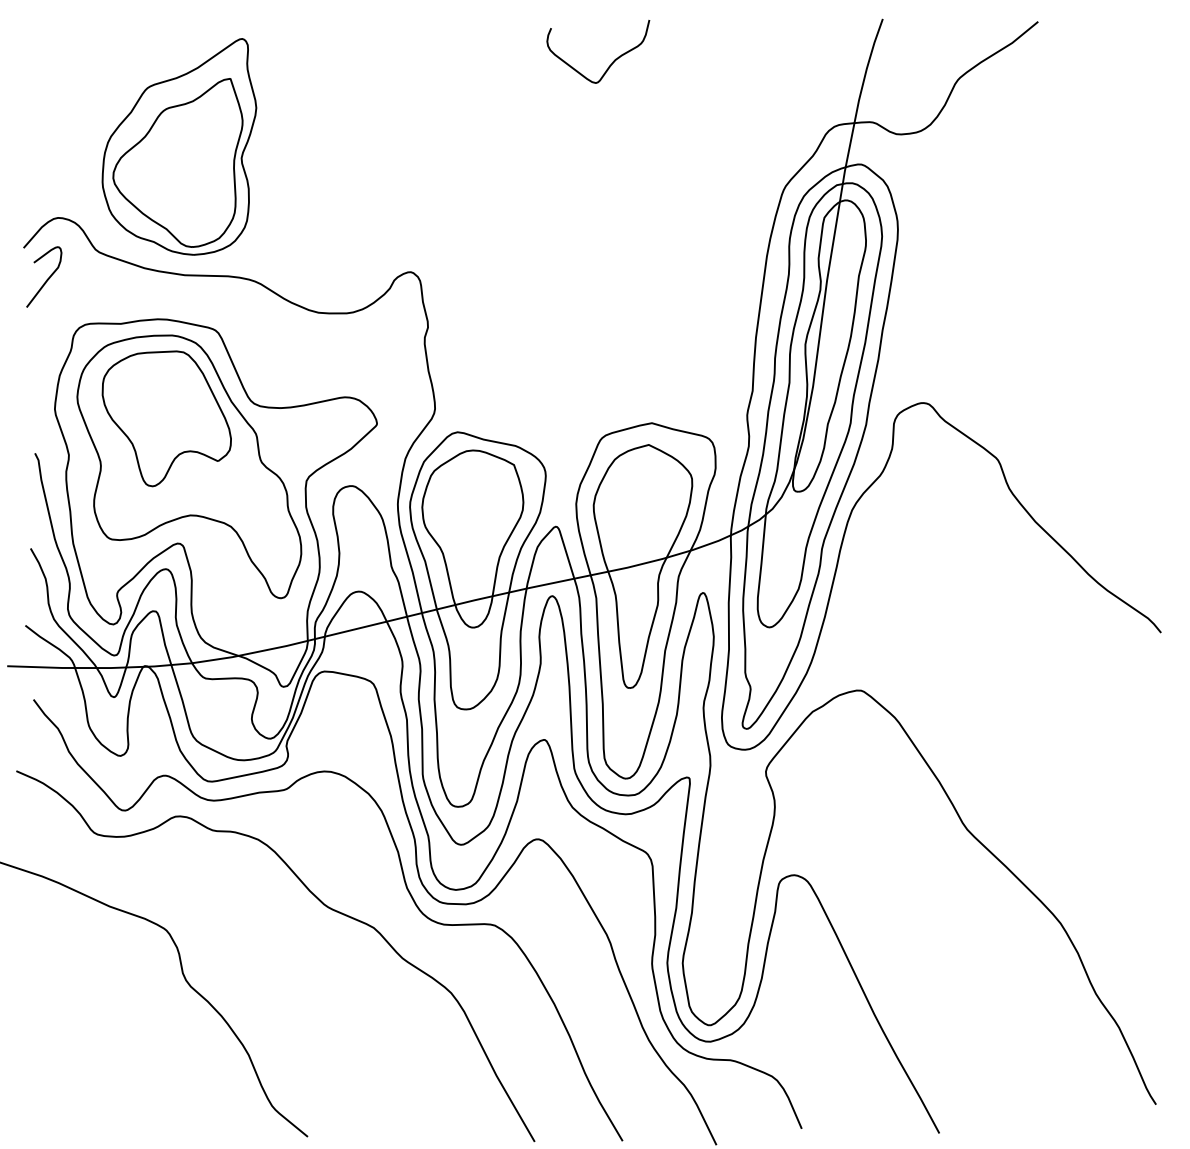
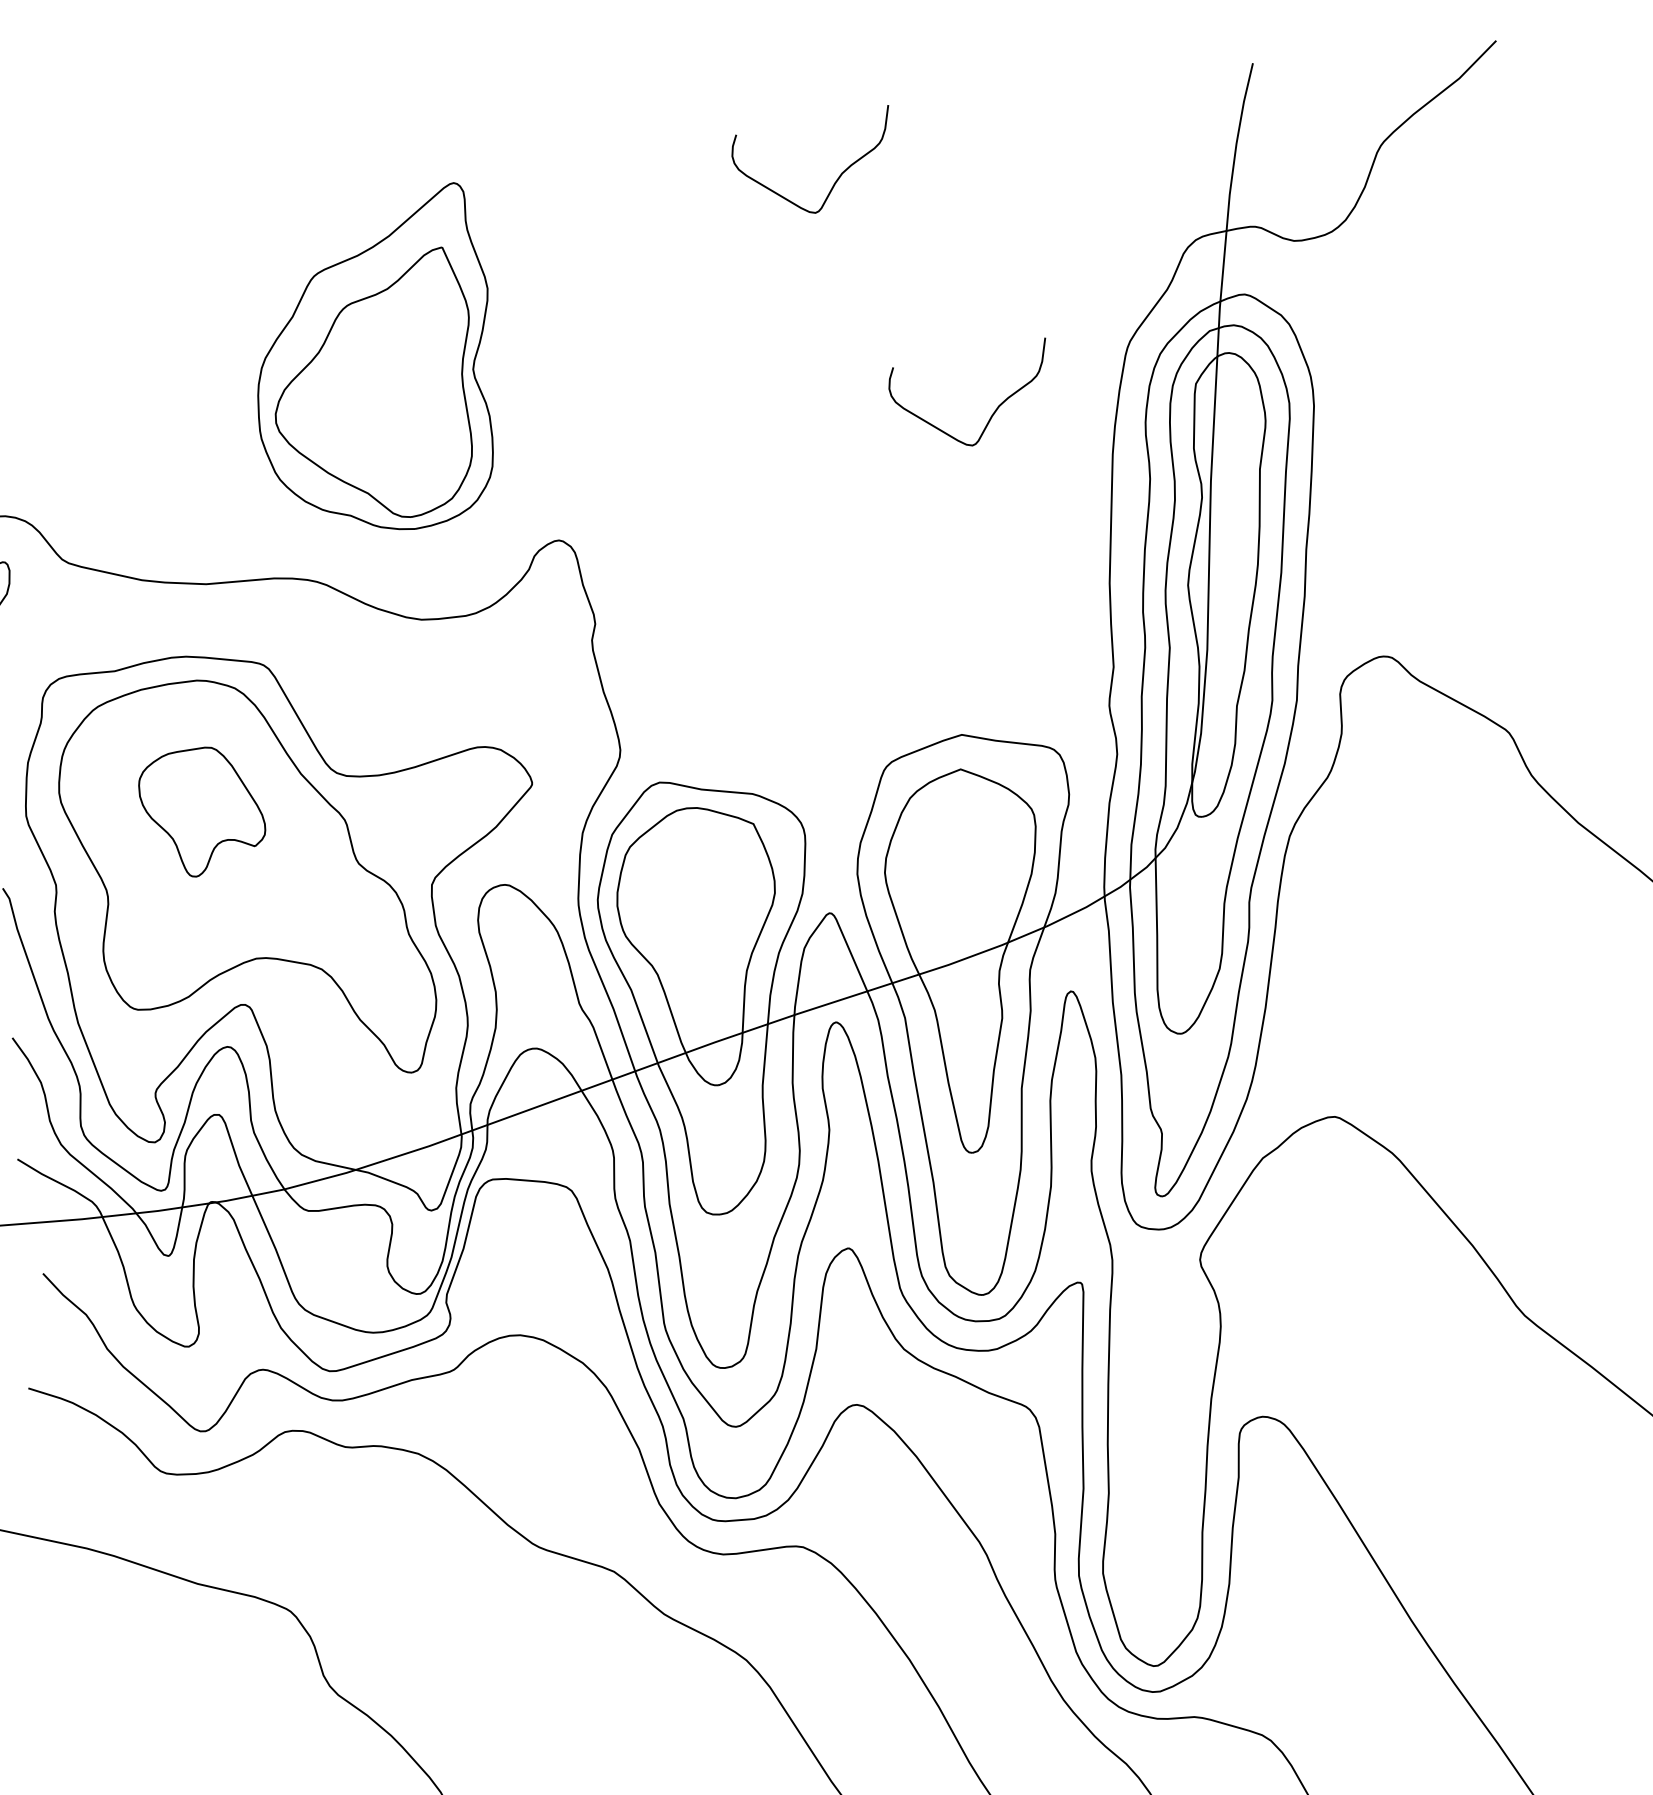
part: (179, 146) -> (374, 362), moved
curve: (695, 219) -> (994, 408), added
part: (166, 418) -> (202, 811), size x0.6

